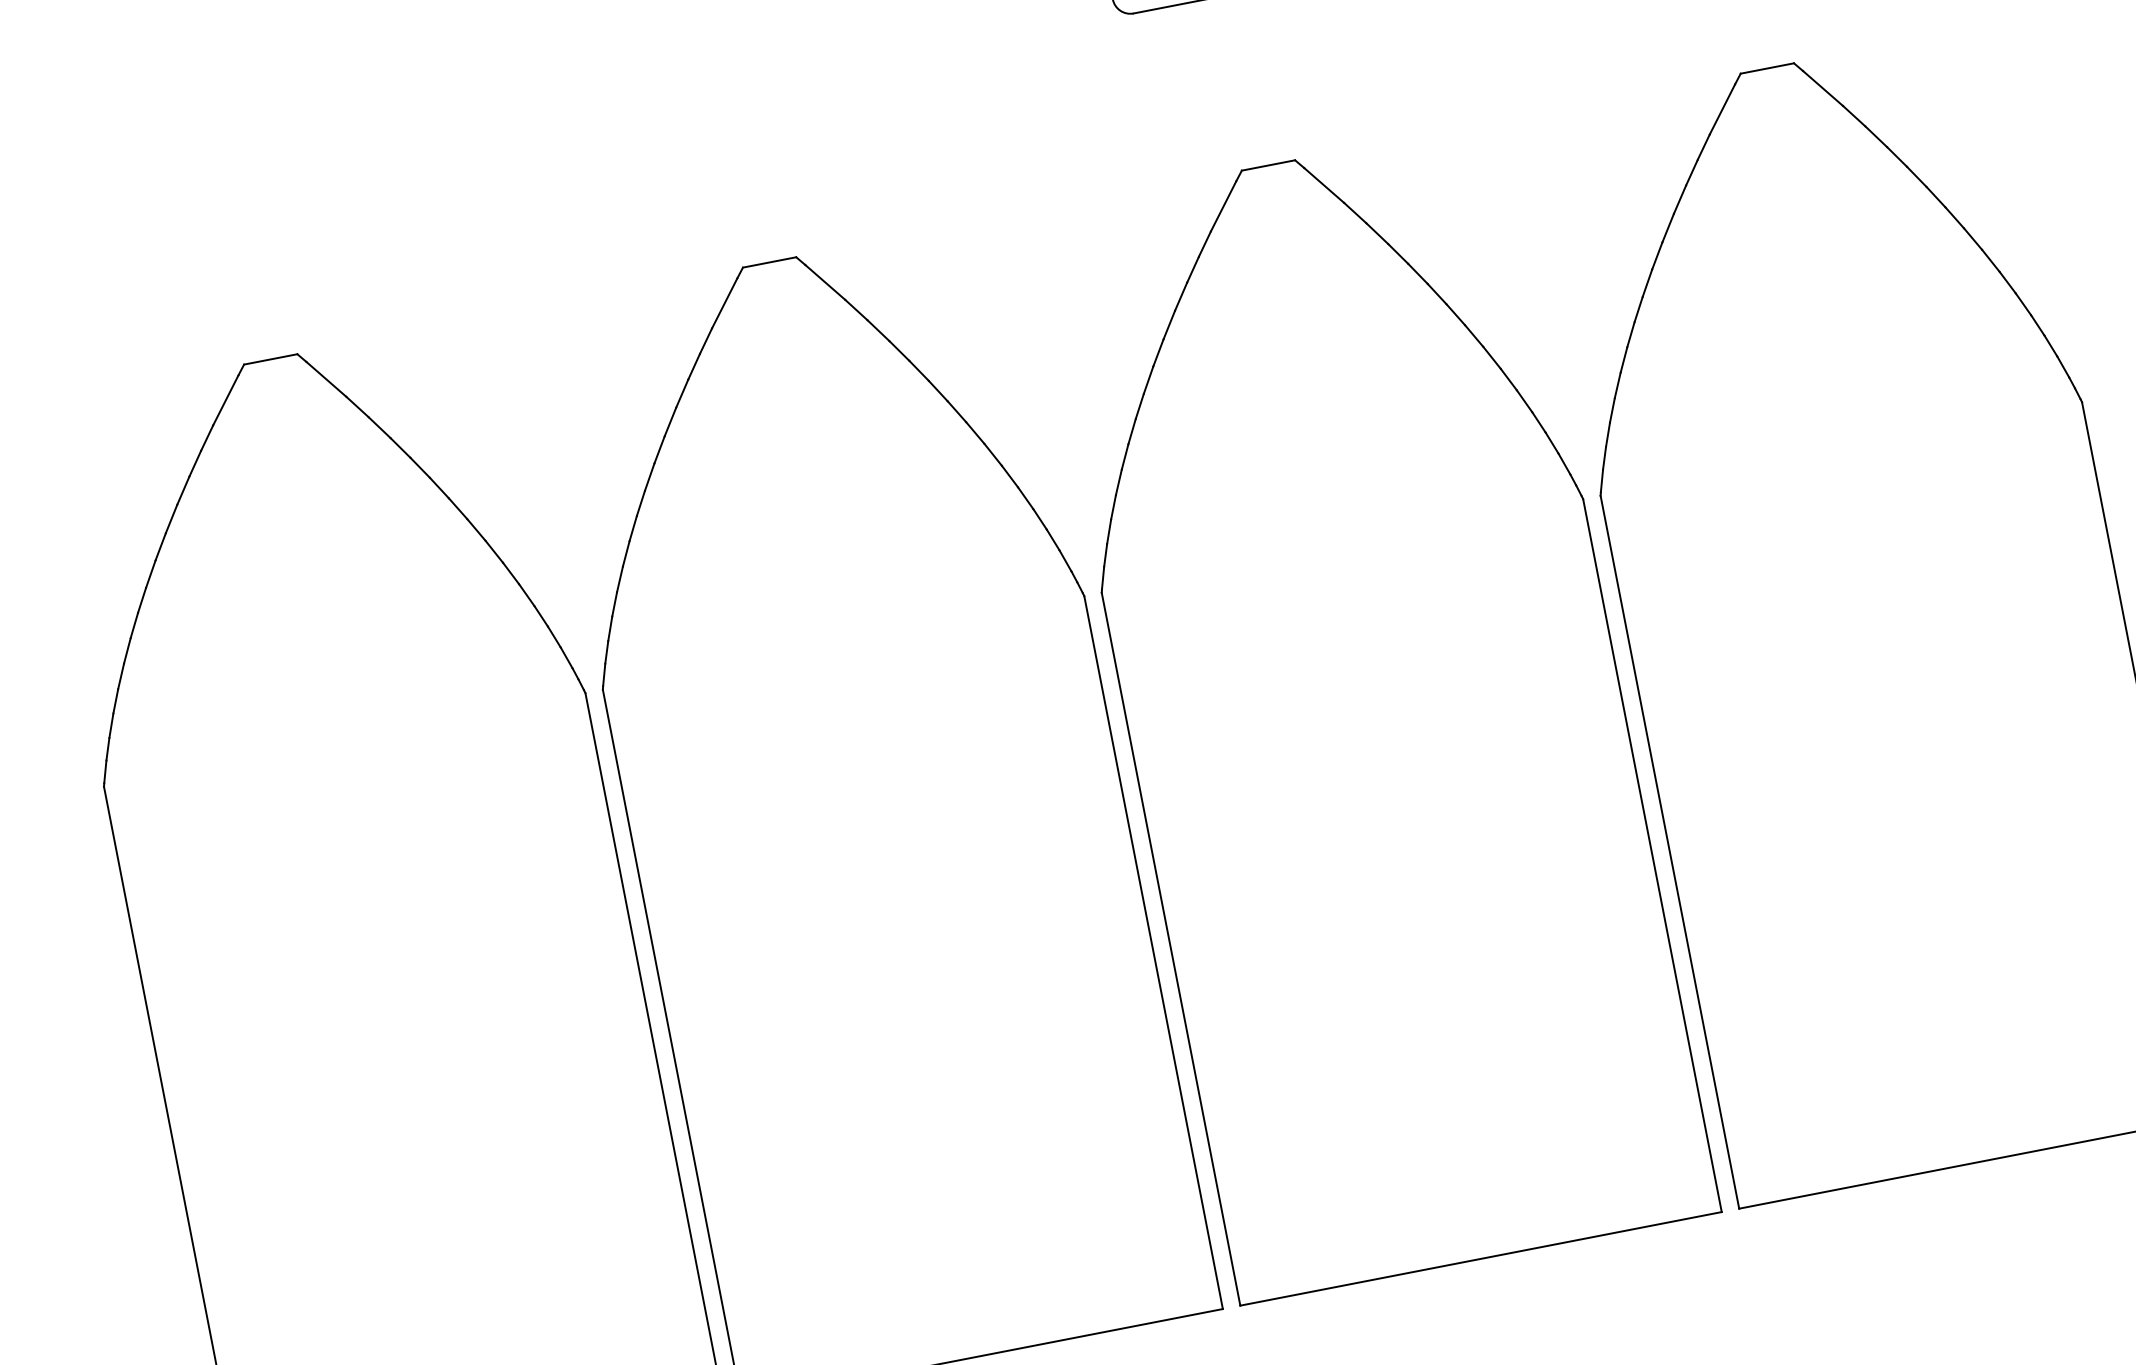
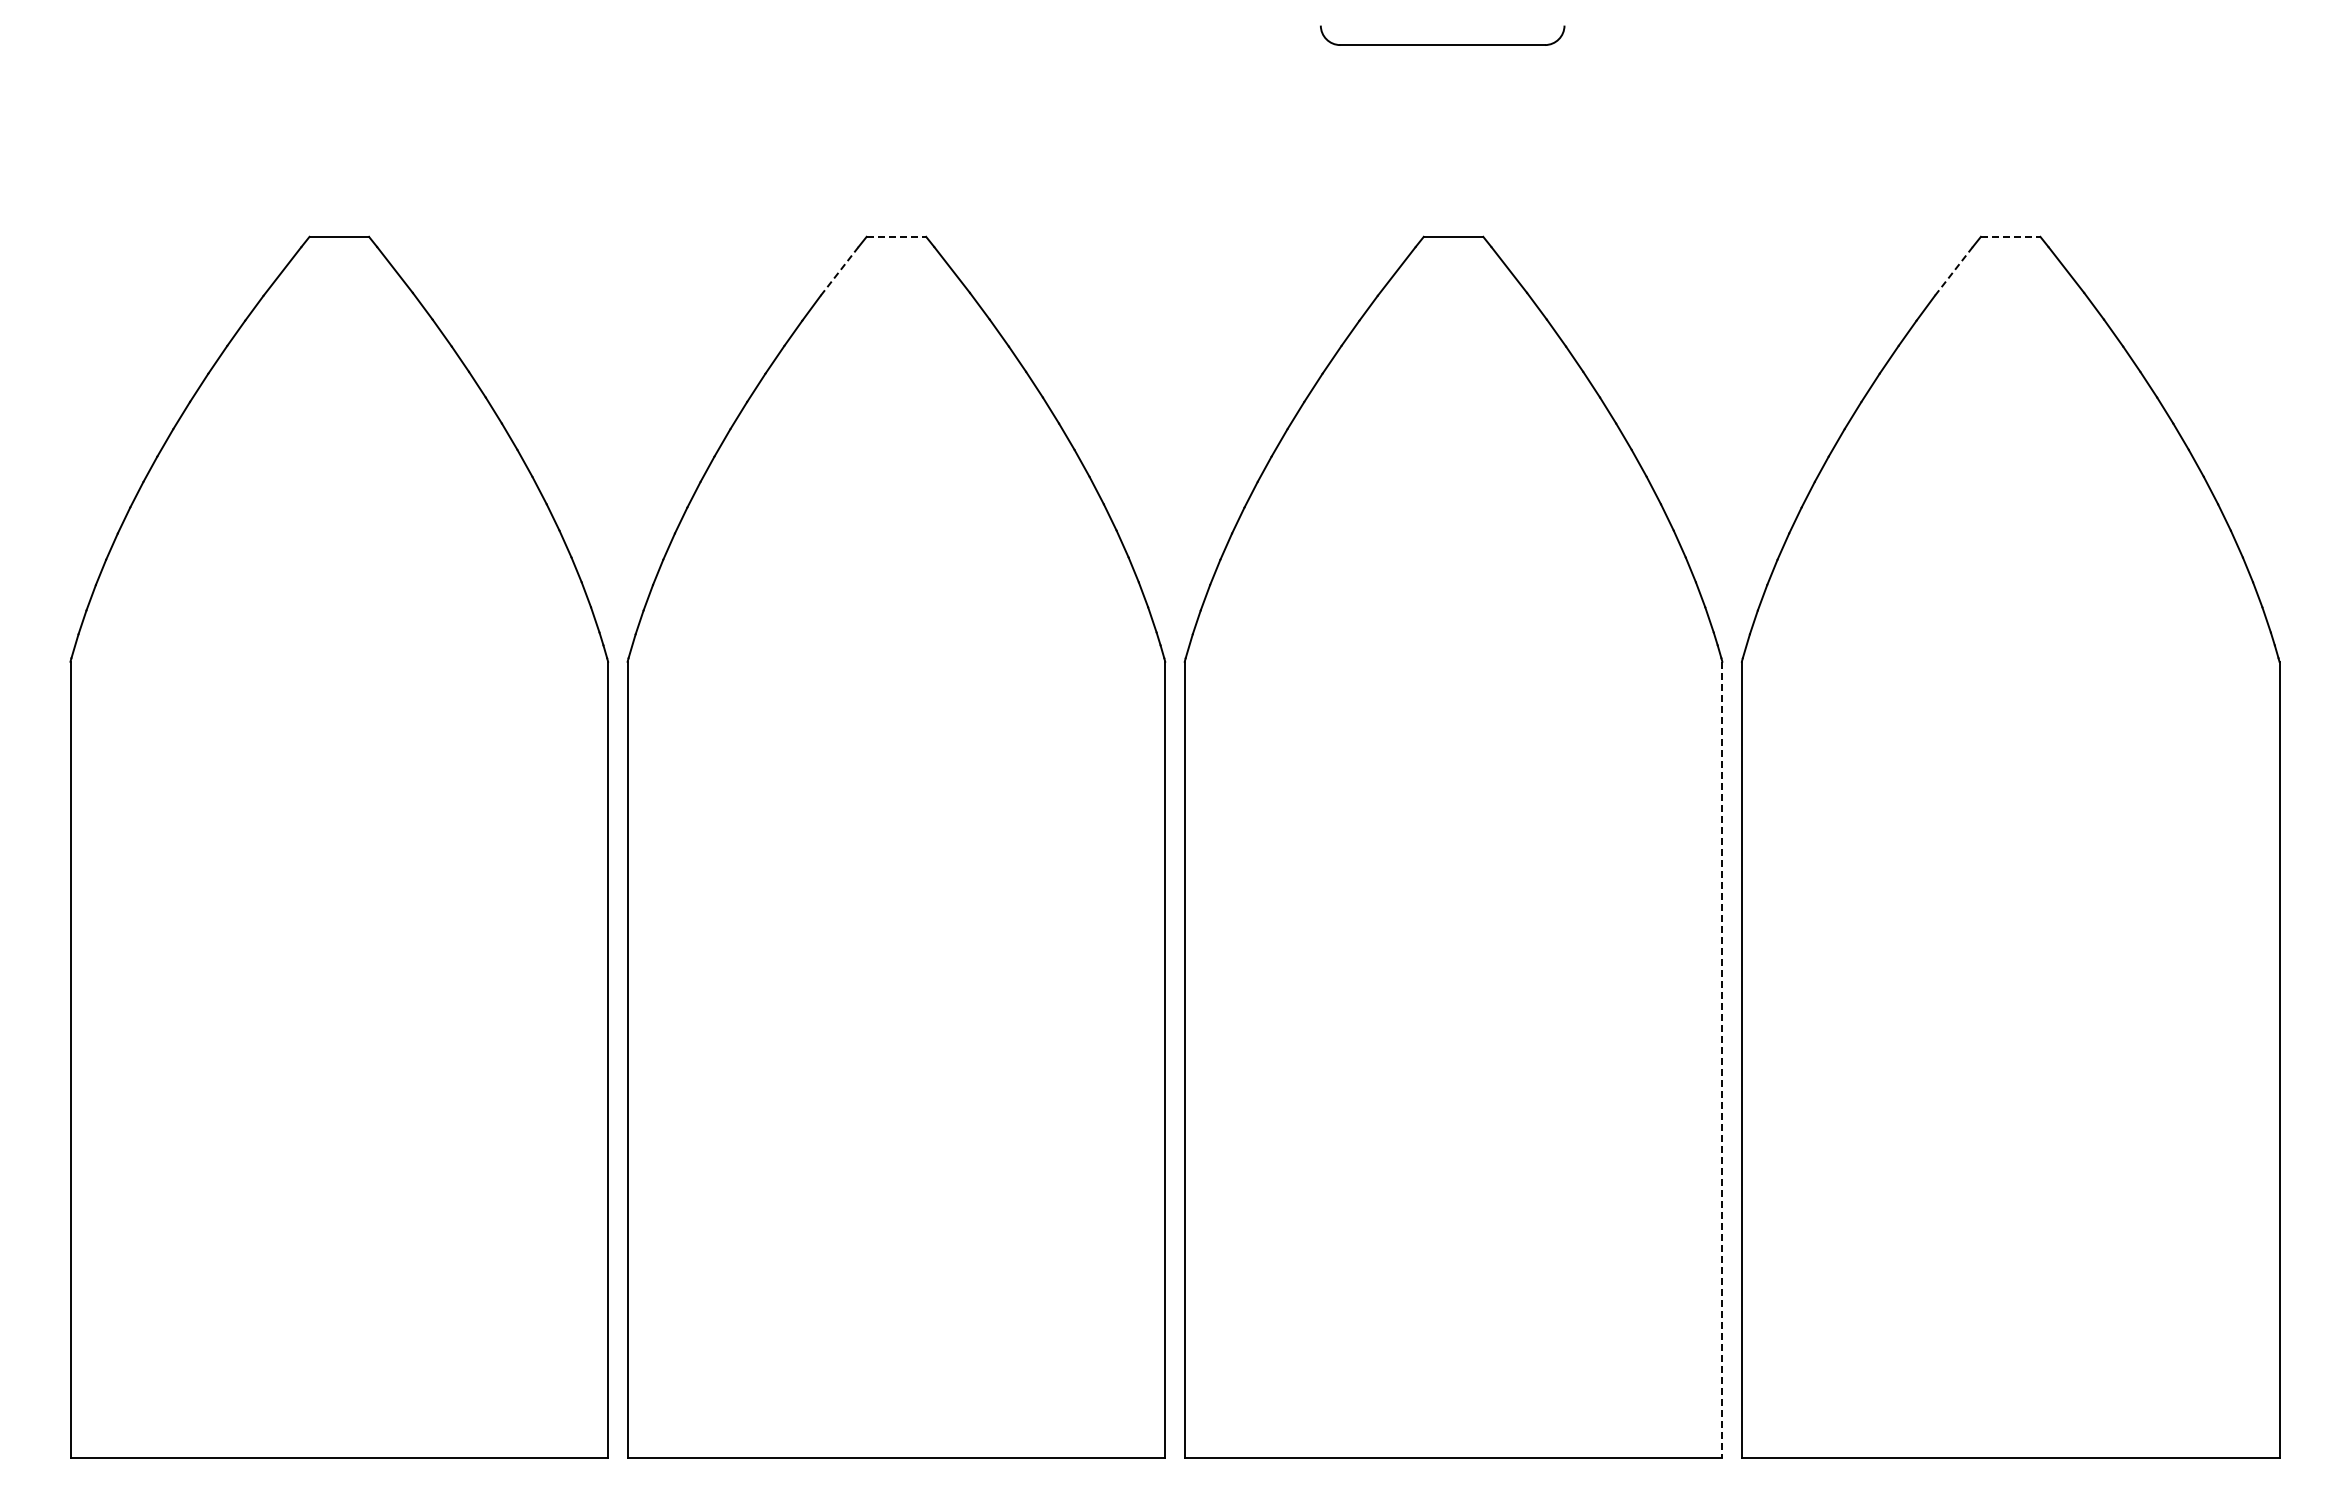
line: (1767, 68) -> (2010, 236), solid -> dashed
line: (1722, 109) -> (1953, 271), solid -> dashed
line: (769, 262) -> (896, 236), solid -> dashed
line: (724, 303) -> (839, 271), solid -> dashed
line: (1652, 856) -> (1722, 1060), solid -> dashed

